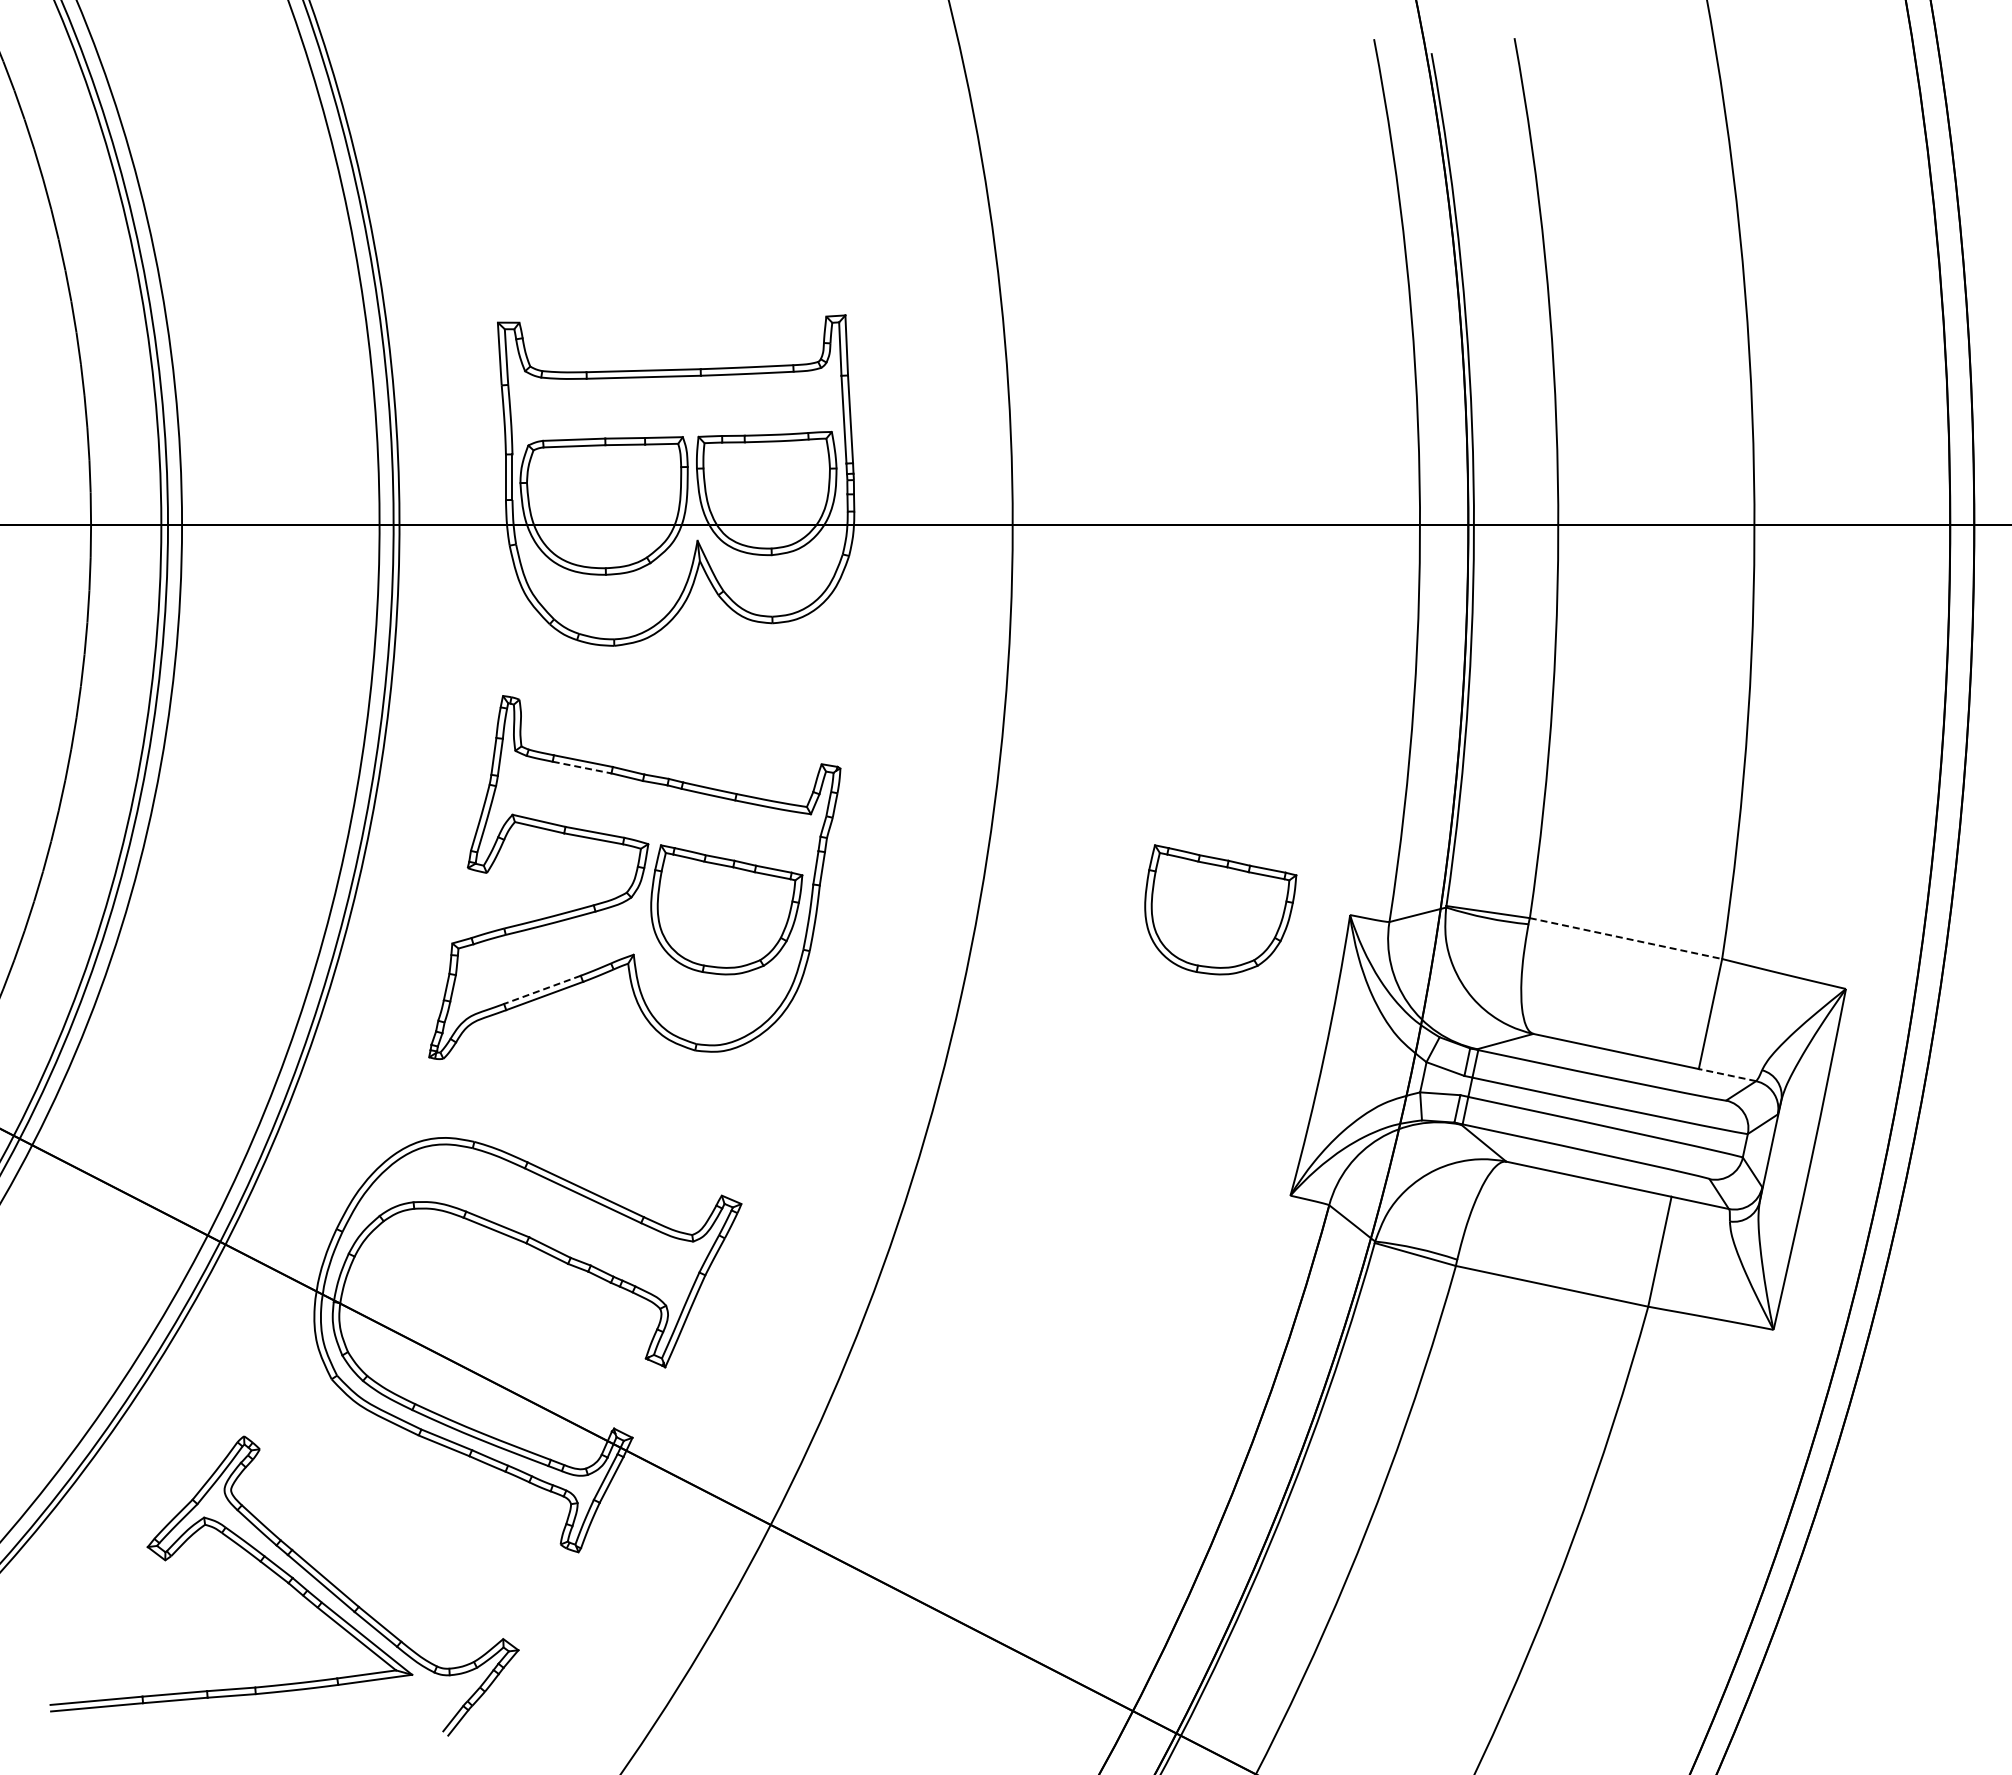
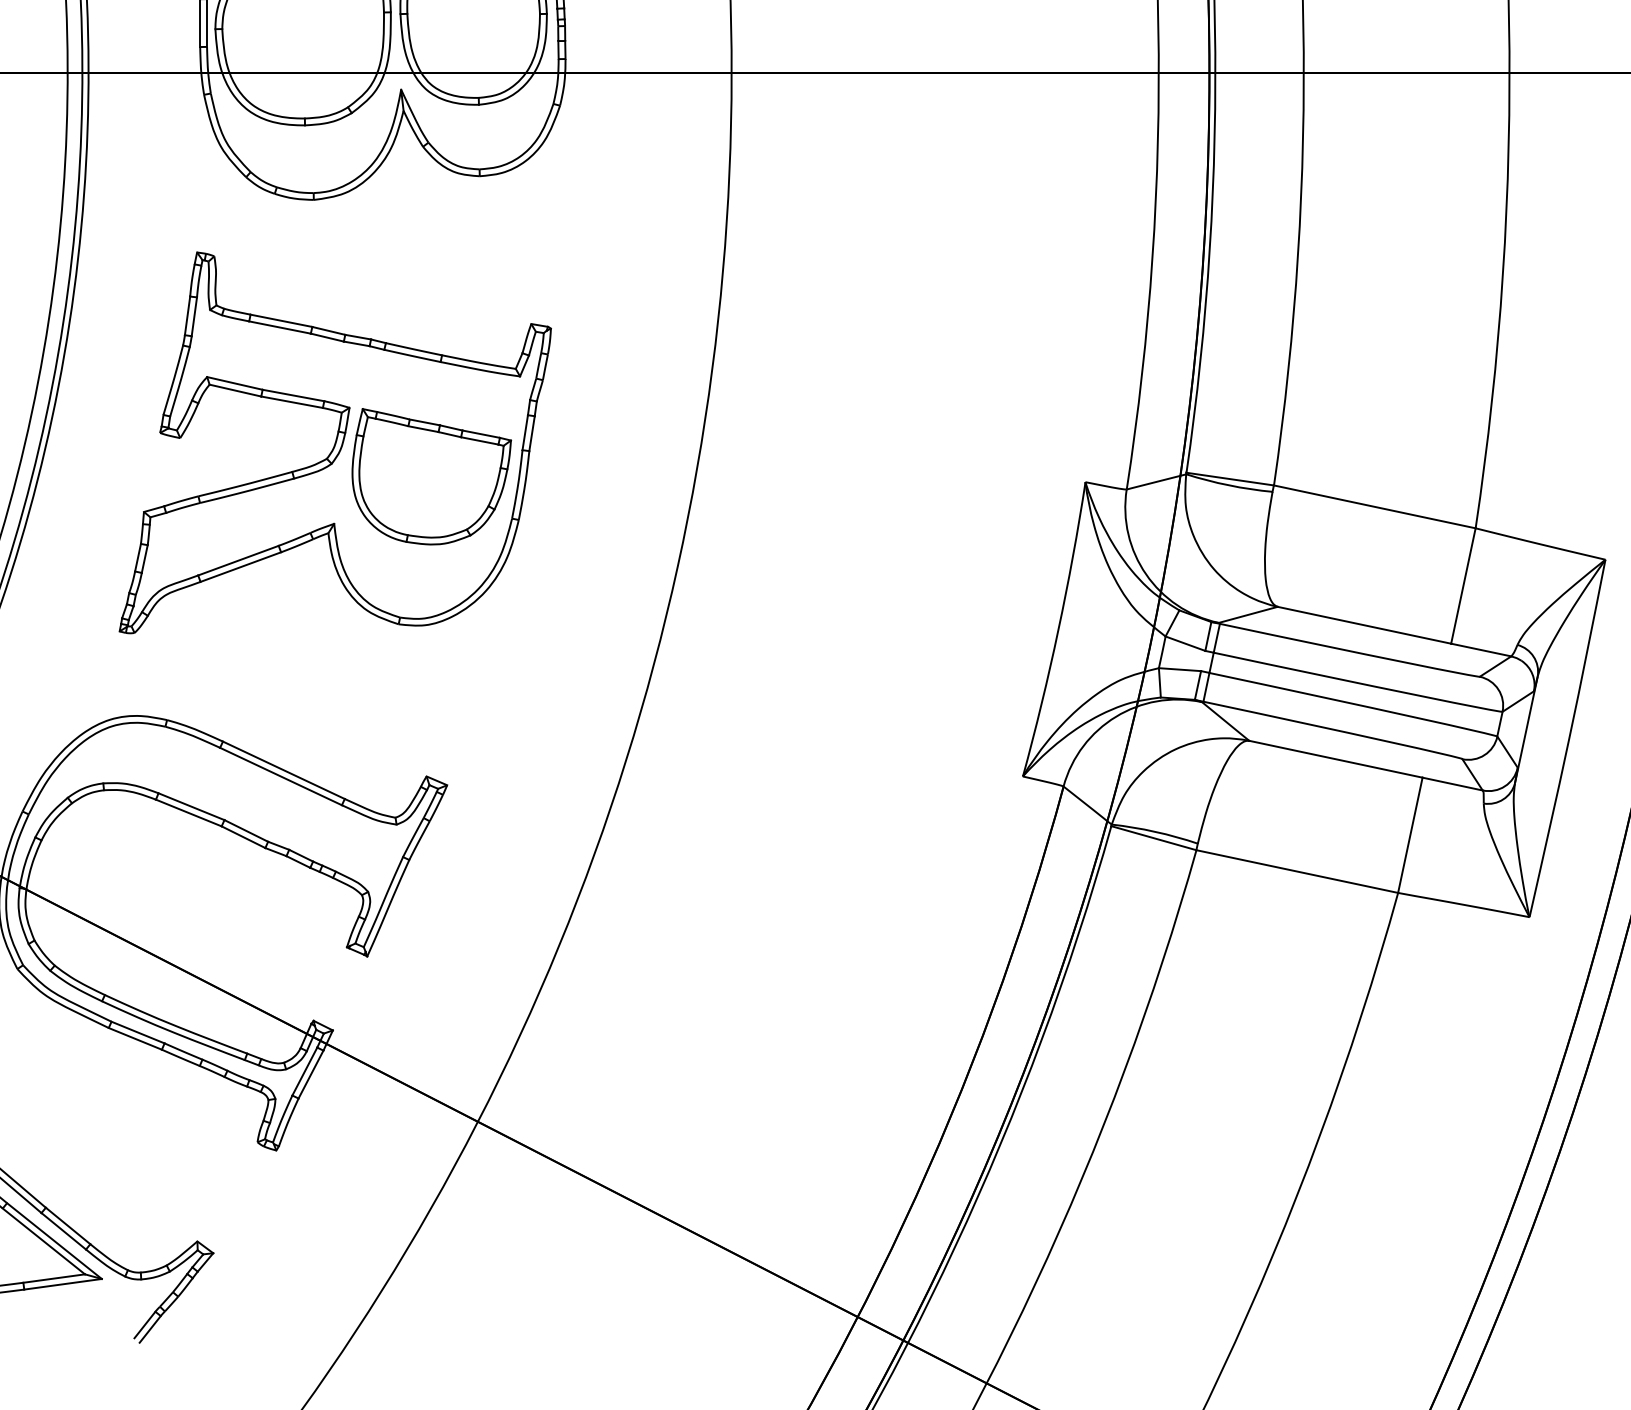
line: (582, 767) -> (280, 327), dashed -> solid
part: (1220, 909) -> (949, 476), removed
line: (1626, 938) -> (1375, 506), dashed -> solid
line: (542, 989) -> (238, 560), dashed -> solid
line: (1727, 1075) -> (1481, 650), dashed -> solid

